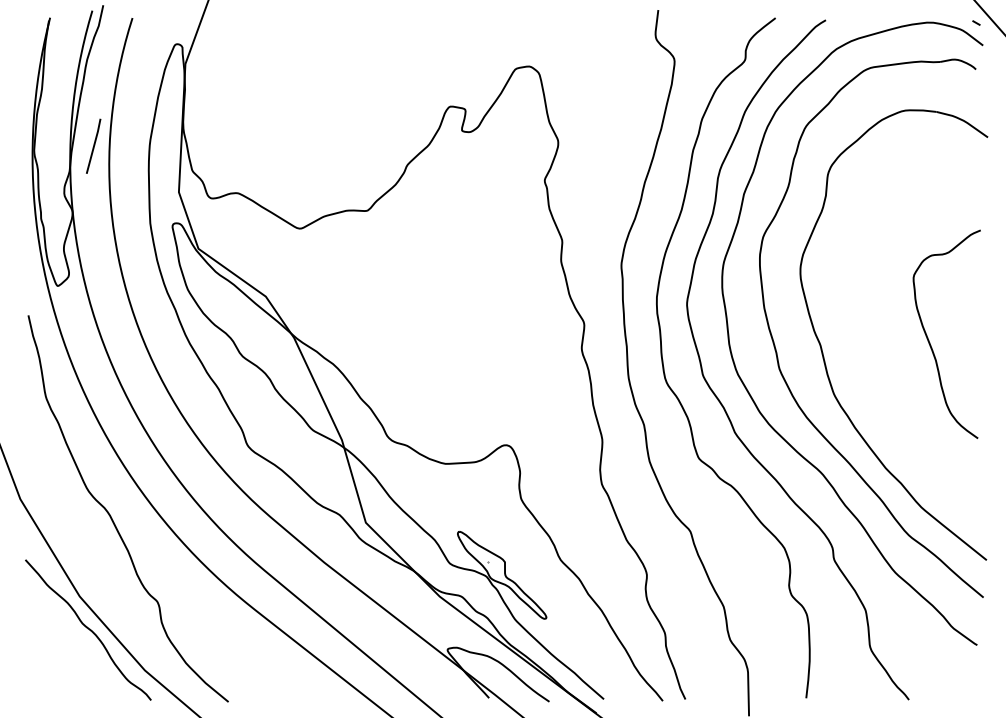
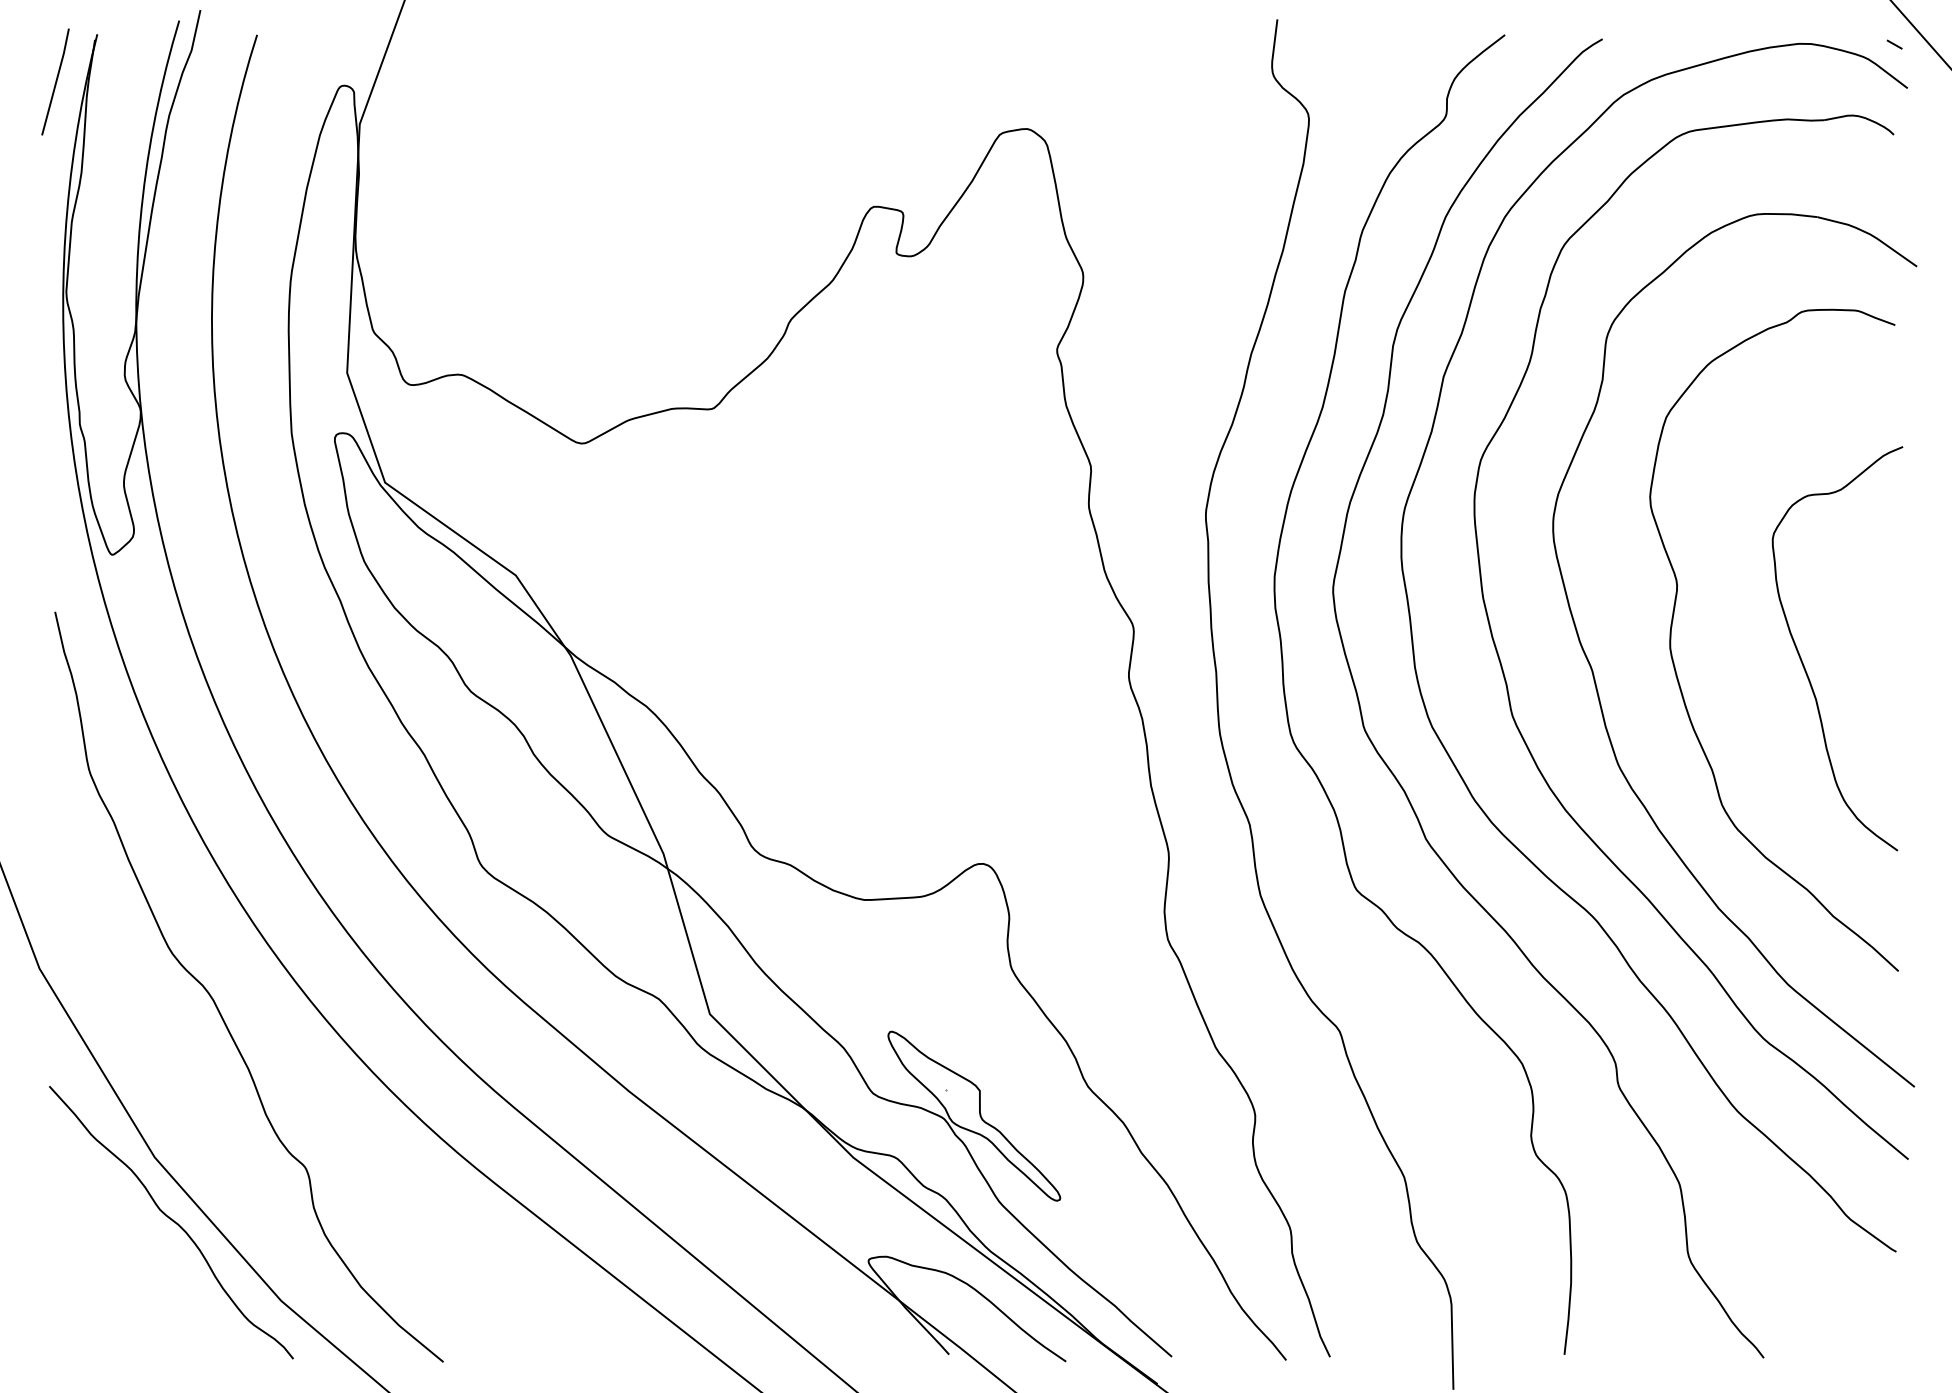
line: (93, 145) -> (55, 80), moved
curve: (862, 323) -> (1673, 627), added

